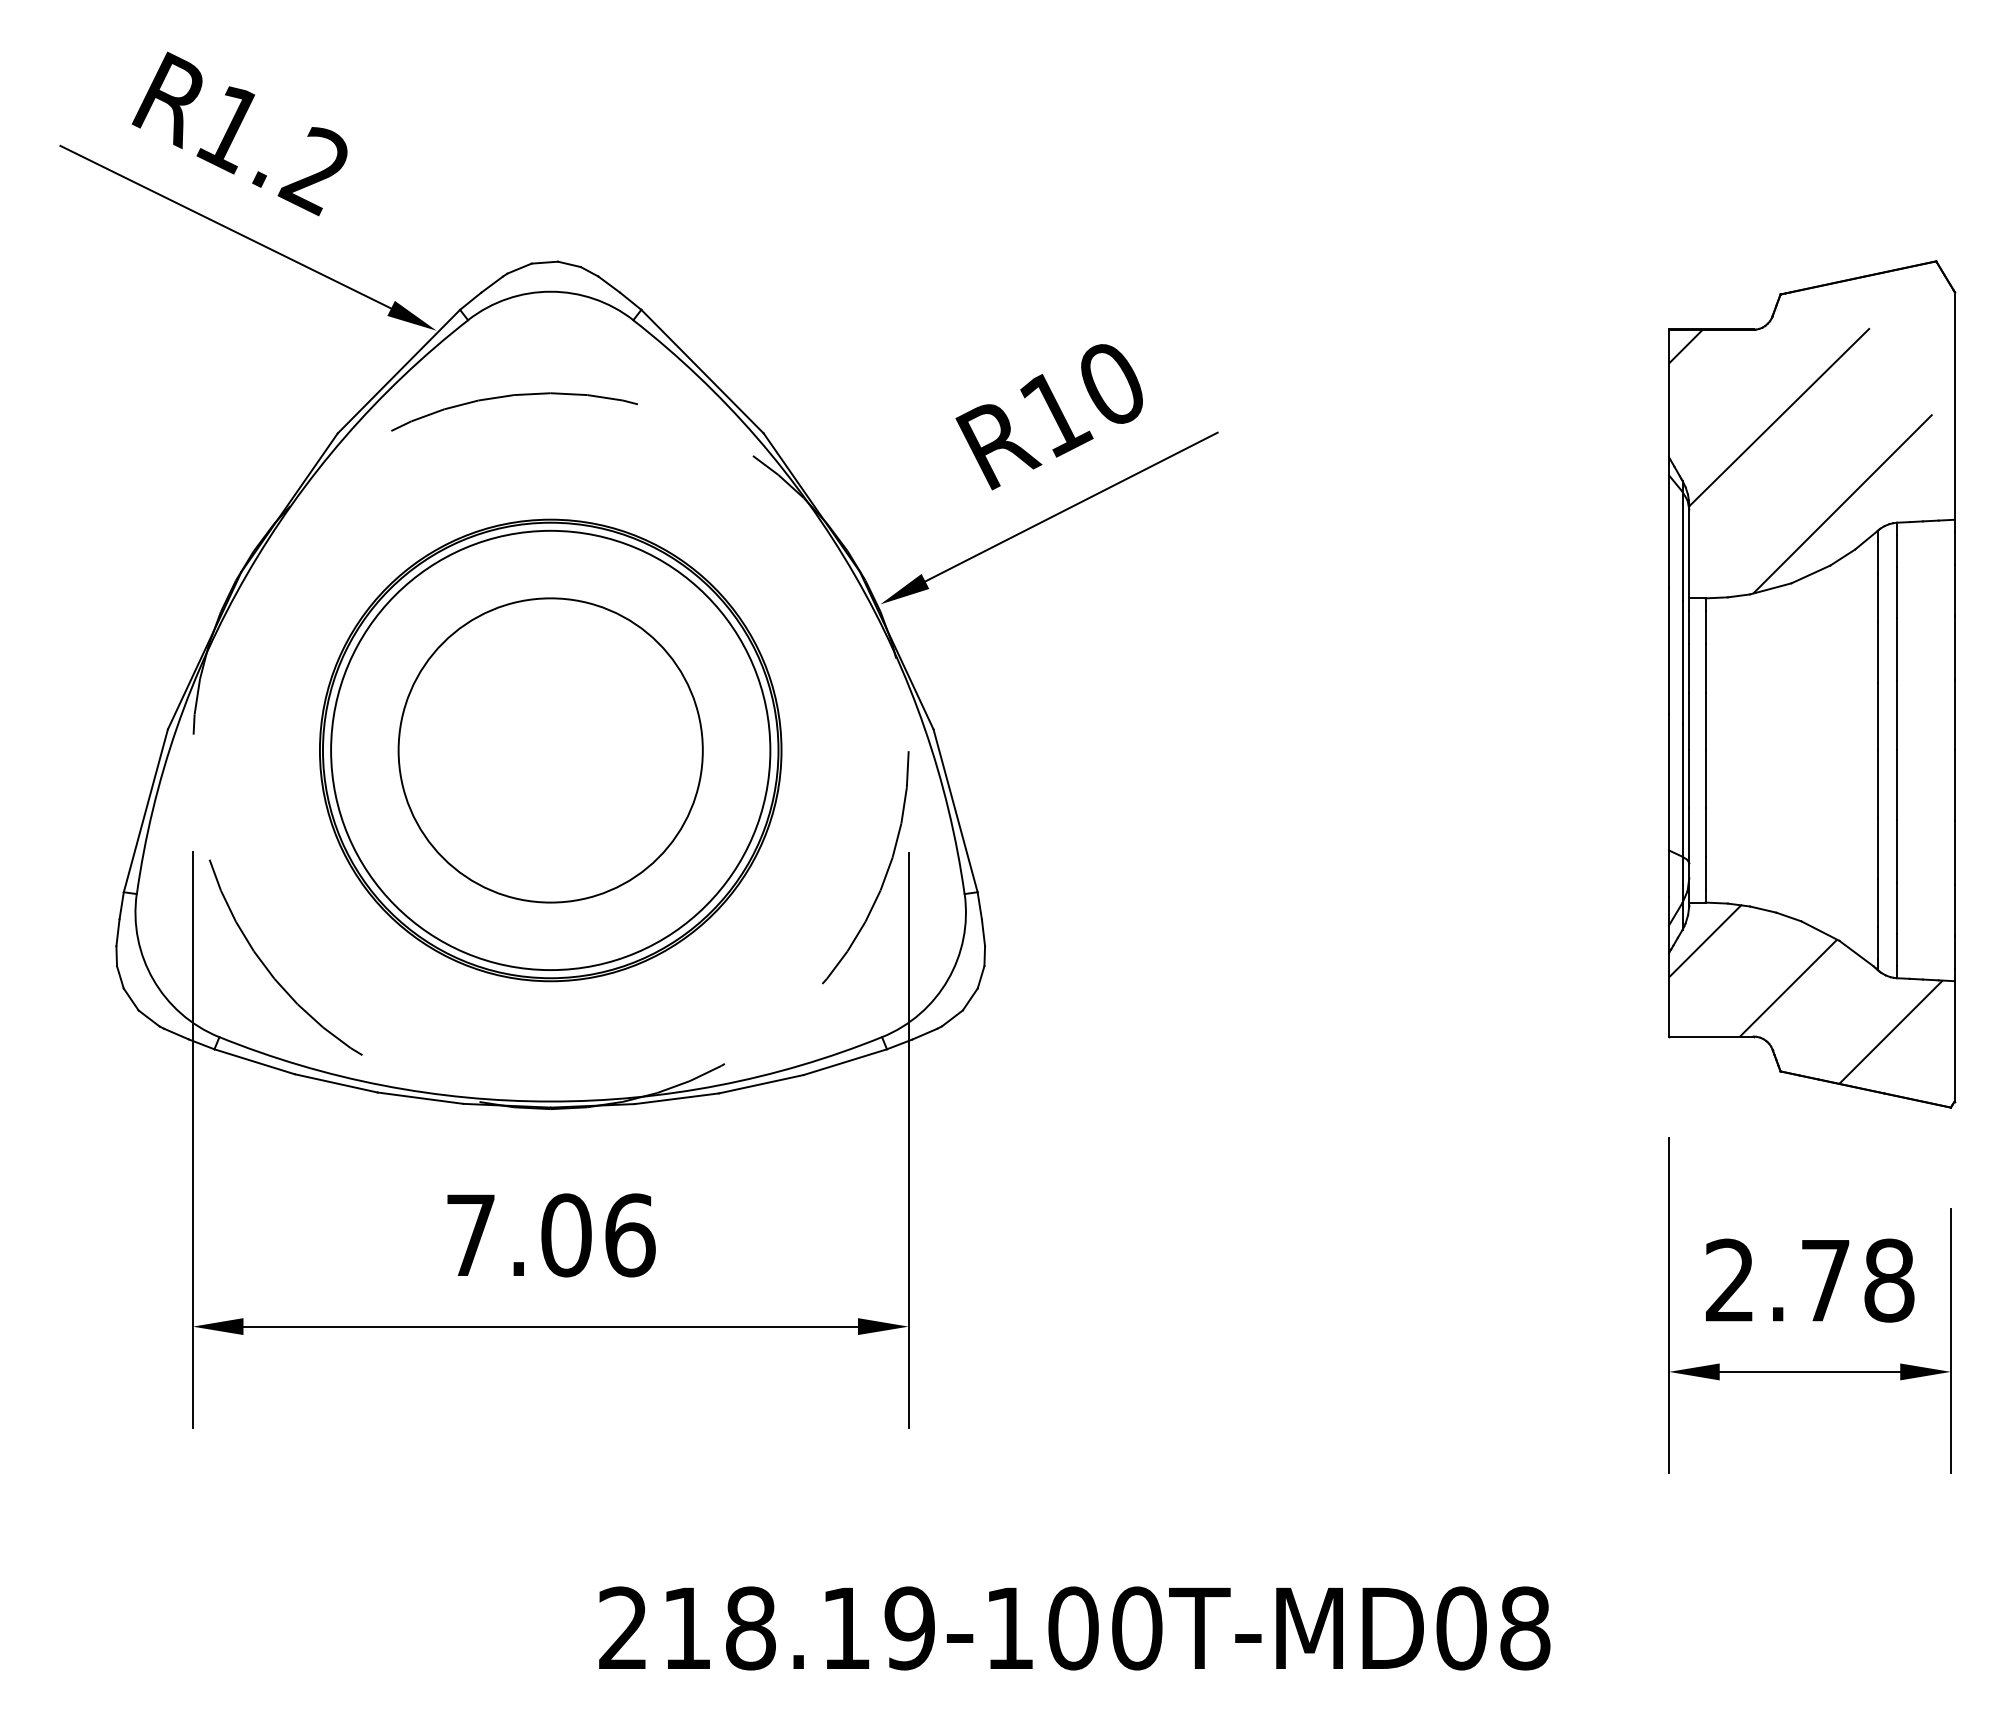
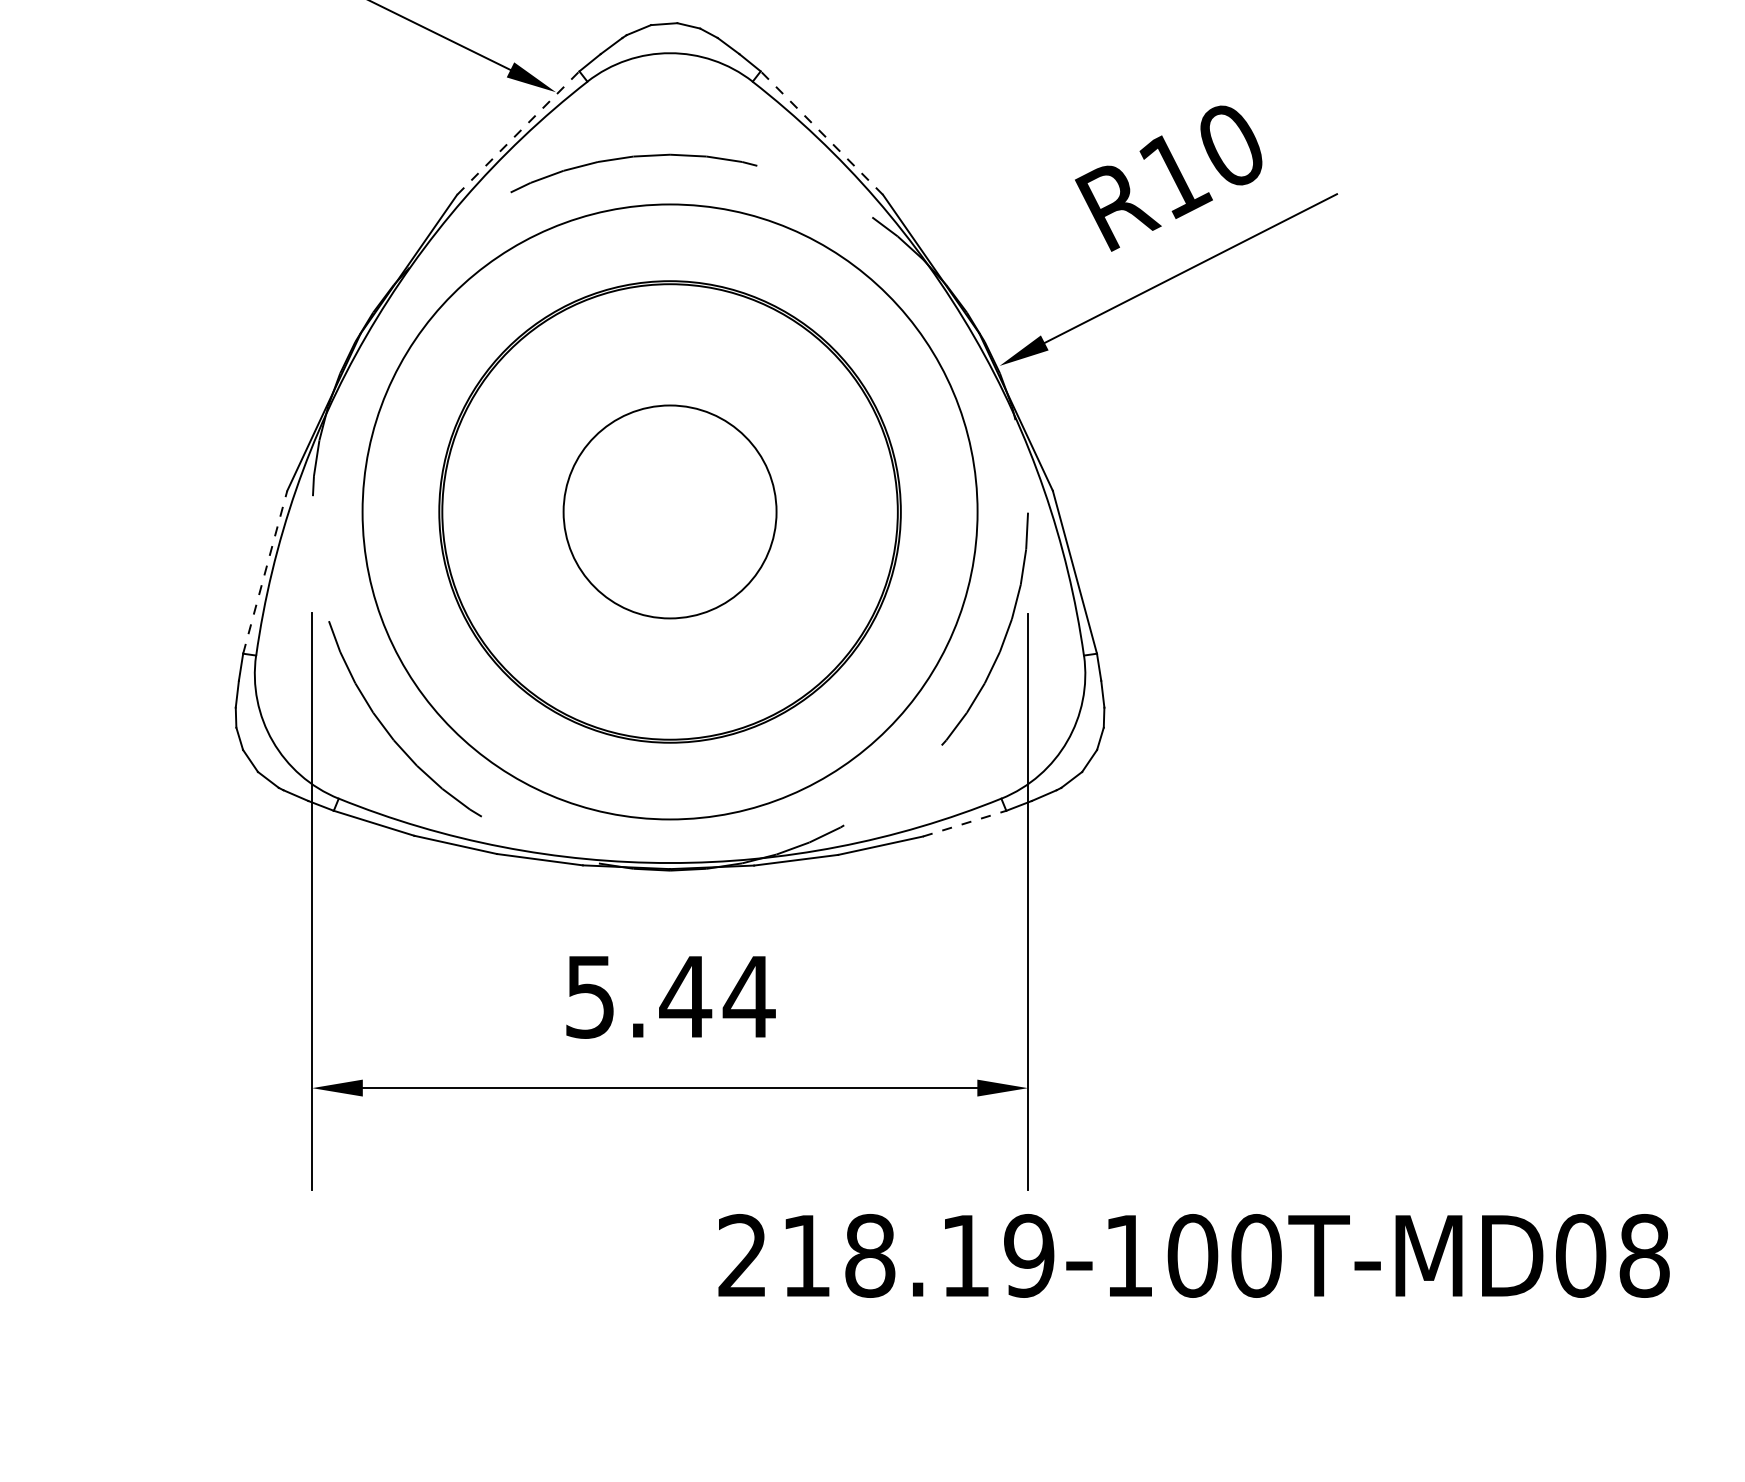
line: (398, 371) -> (517, 132), solid -> dashed
line: (702, 371) -> (821, 132), solid -> dashed
circle: (550, 750) -> (669, 511), size x0.7
circle: (550, 750) -> (669, 511), size x1.4
line: (146, 810) -> (265, 571), solid -> dashed
line: (845, 1062) -> (964, 823), solid -> dashed
text: (551, 1235) -> (670, 996), 7.06 -> 5.44
text: (1074, 1628) -> (1193, 1255), moved

